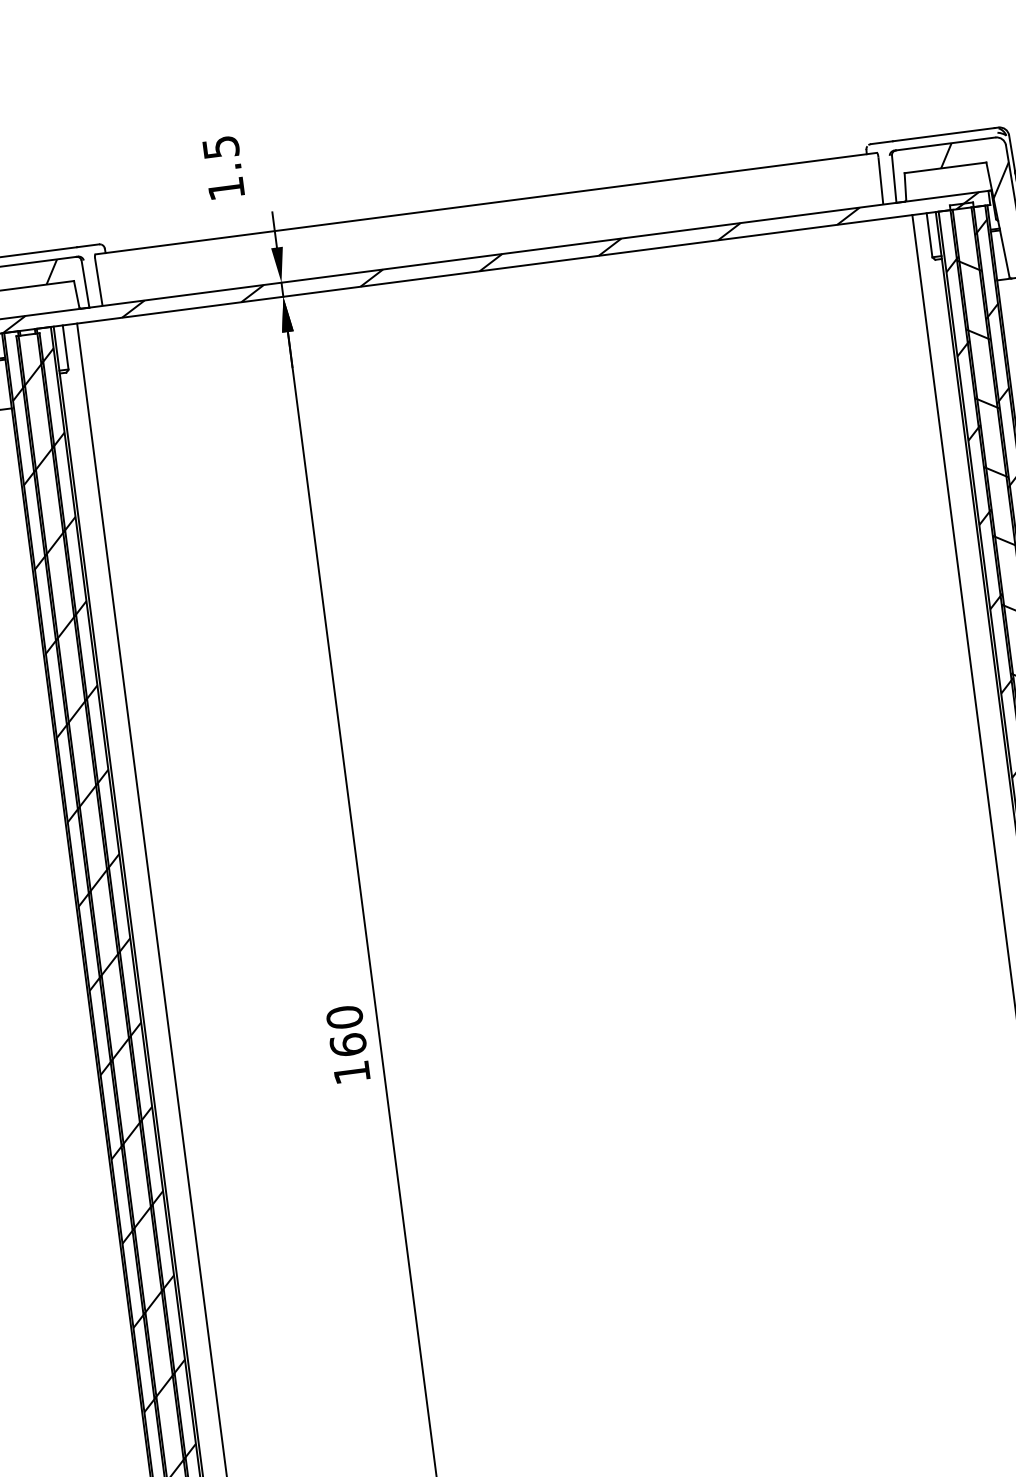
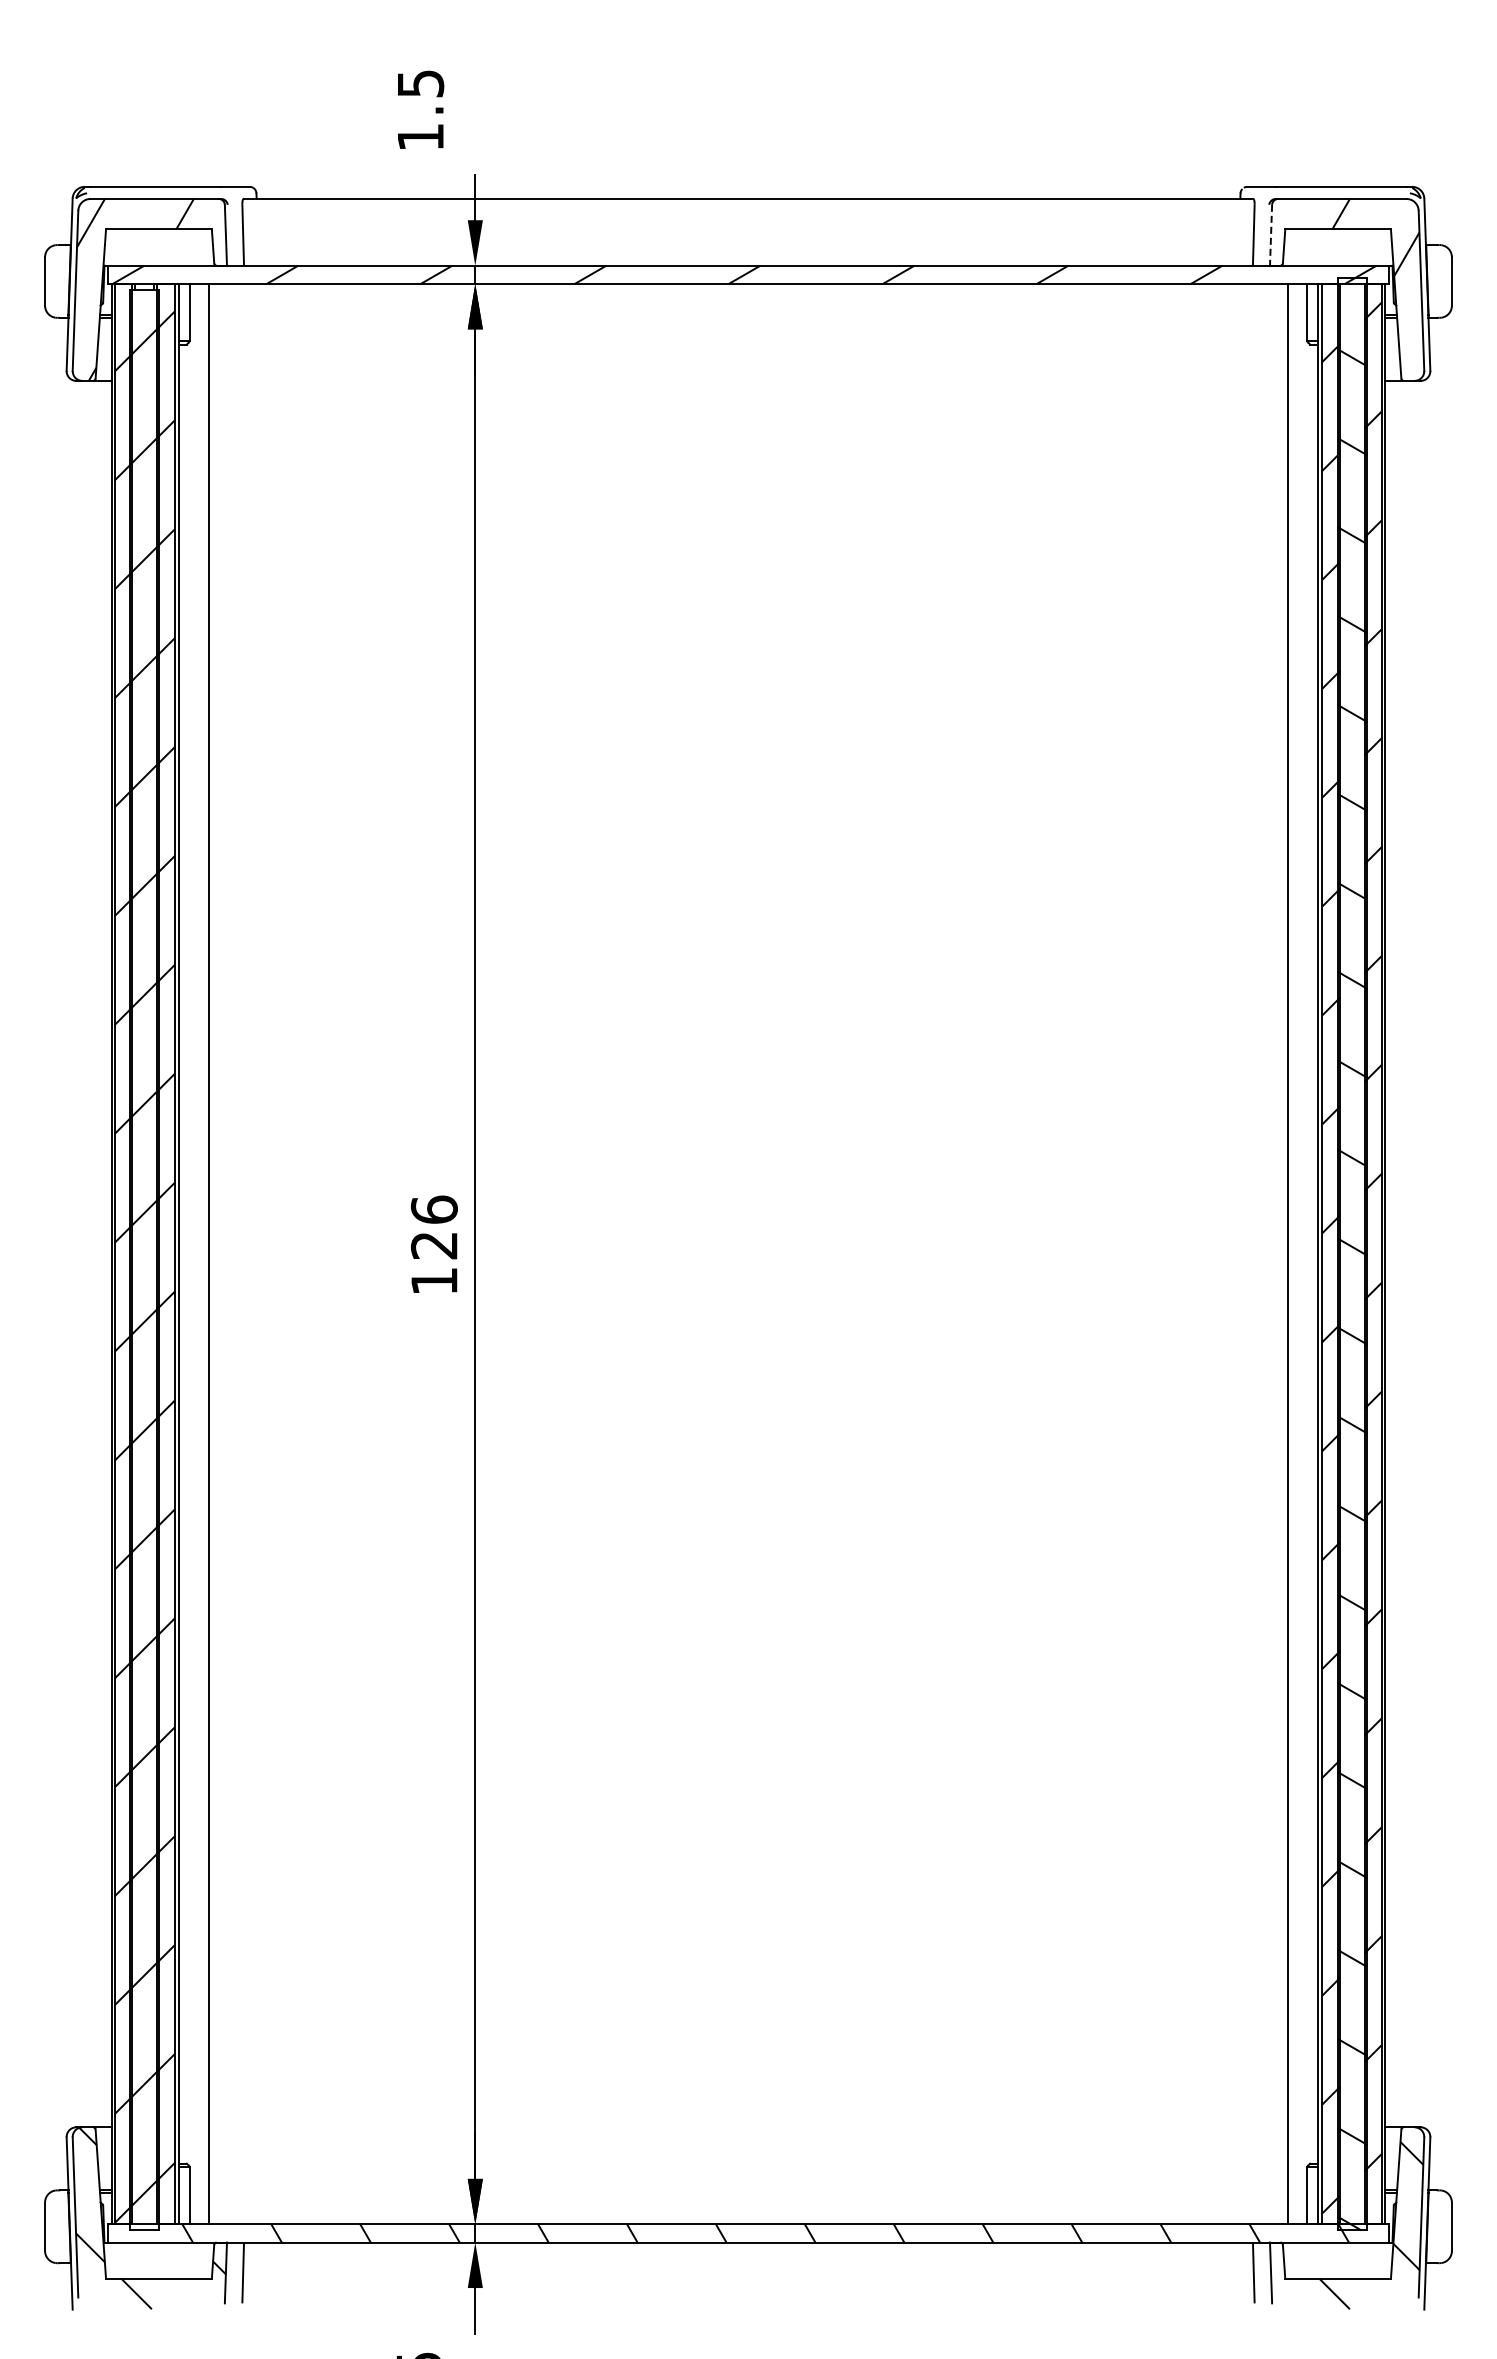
line: (894, 179) -> (1271, 235), solid -> dashed
text: (345, 1031) -> (433, 1227), 160 -> 126

